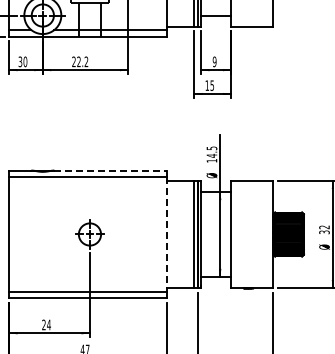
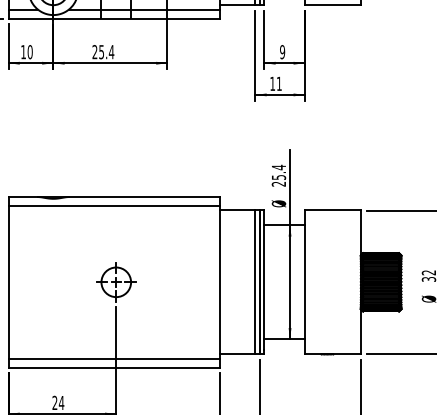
text: (20, 61) -> (23, 51), 30 -> 10
text: (82, 61) -> (106, 51), 22.2 -> 25.4
text: (212, 85) -> (279, 83), 15 -> 11
text: (211, 154) -> (278, 175), 14.5 -> 25.4
line: (110, 170) -> (143, 196), dashed -> solid
line: (167, 234) -> (219, 282), dashed -> solid

